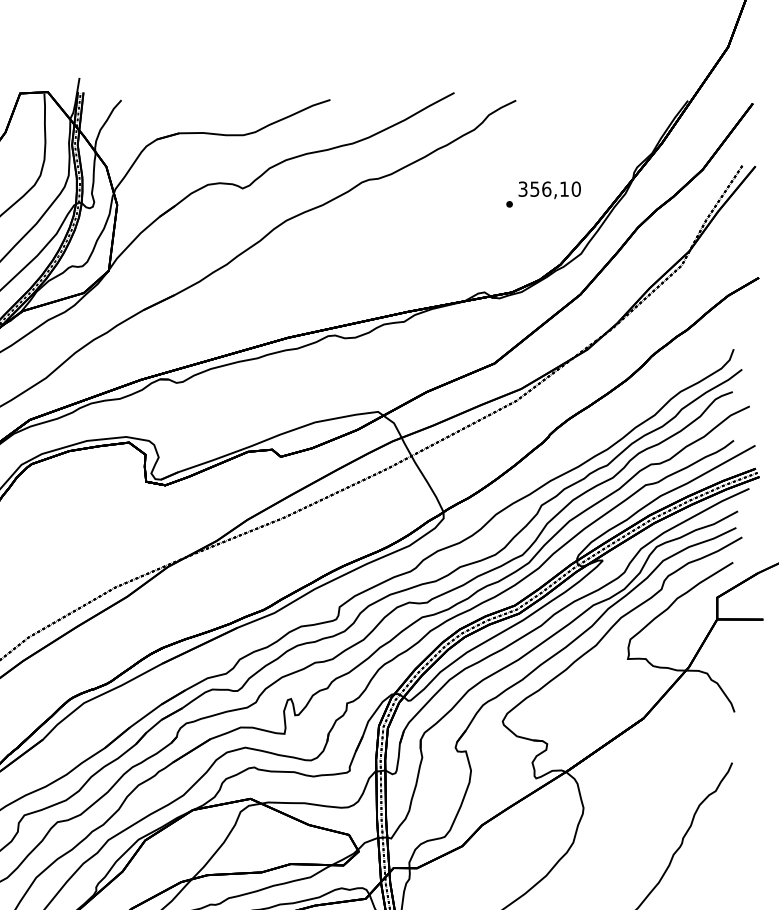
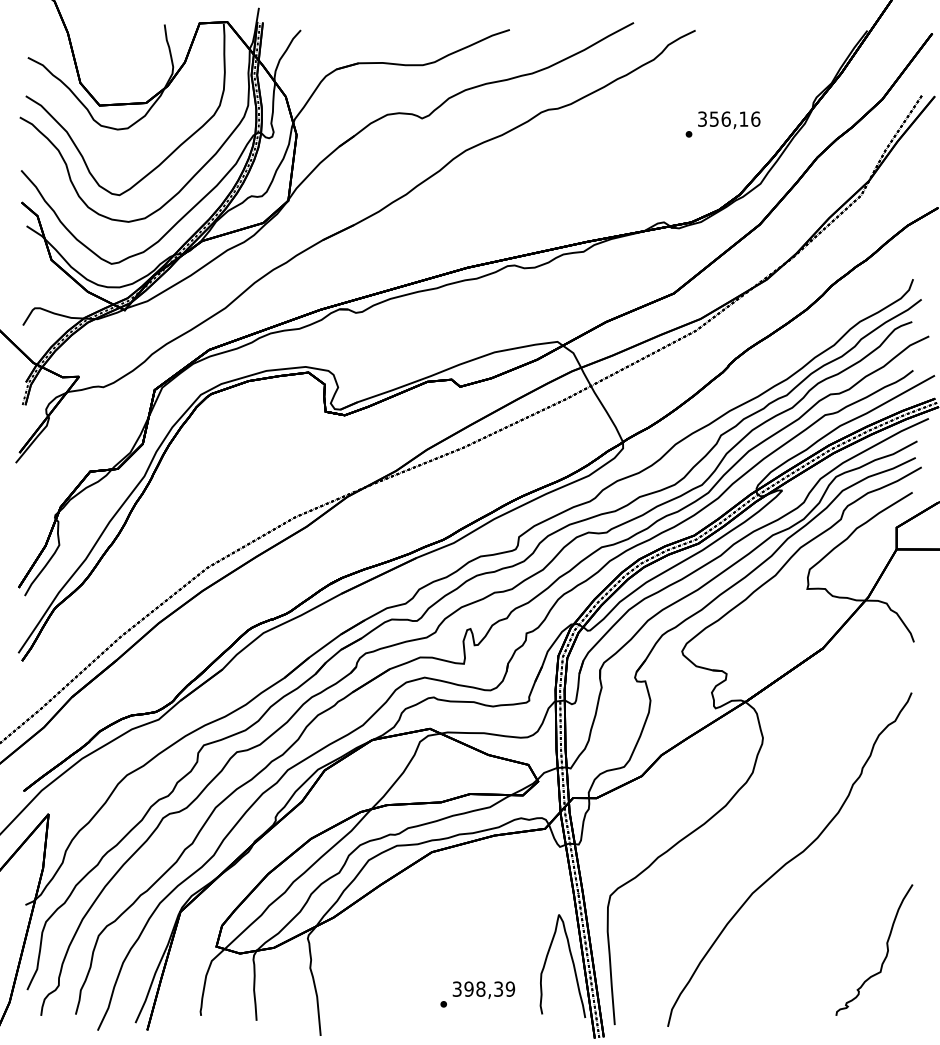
text: (576, 188) -> (755, 118), 356,10 -> 356,16

